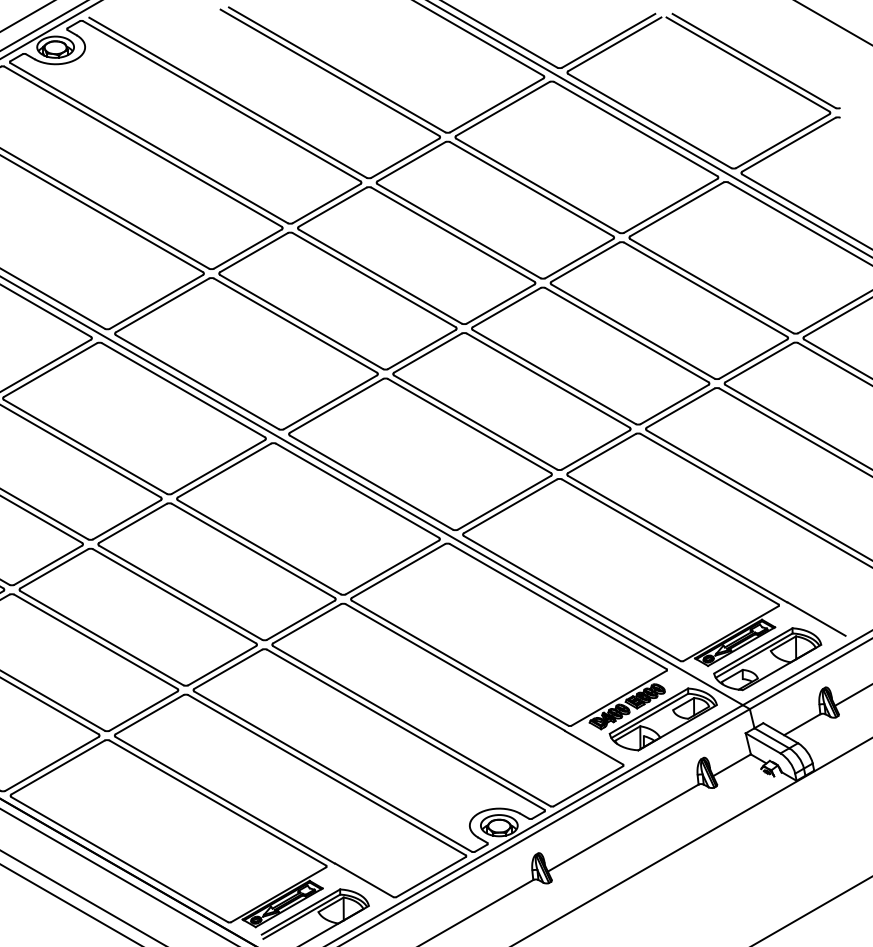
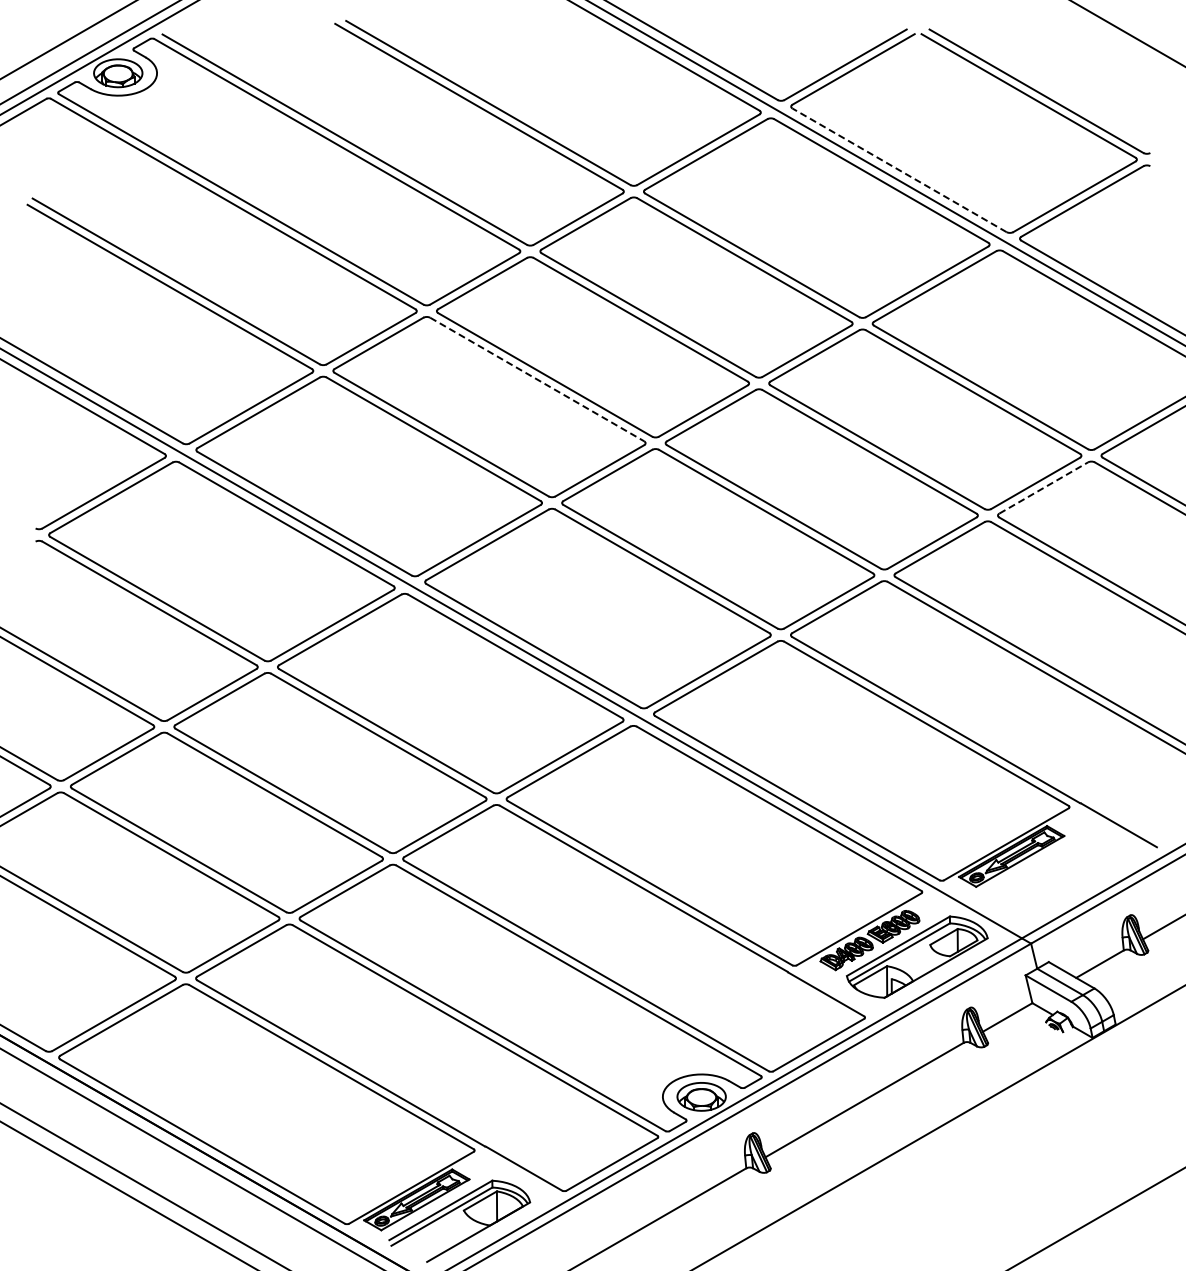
line: (649, 121) -> (899, 170), solid -> dashed
line: (374, 280) -> (537, 379), solid -> dashed
line: (760, 362) -> (1044, 487), solid -> dashed
part: (767, 658) -> (1054, 877), removed

